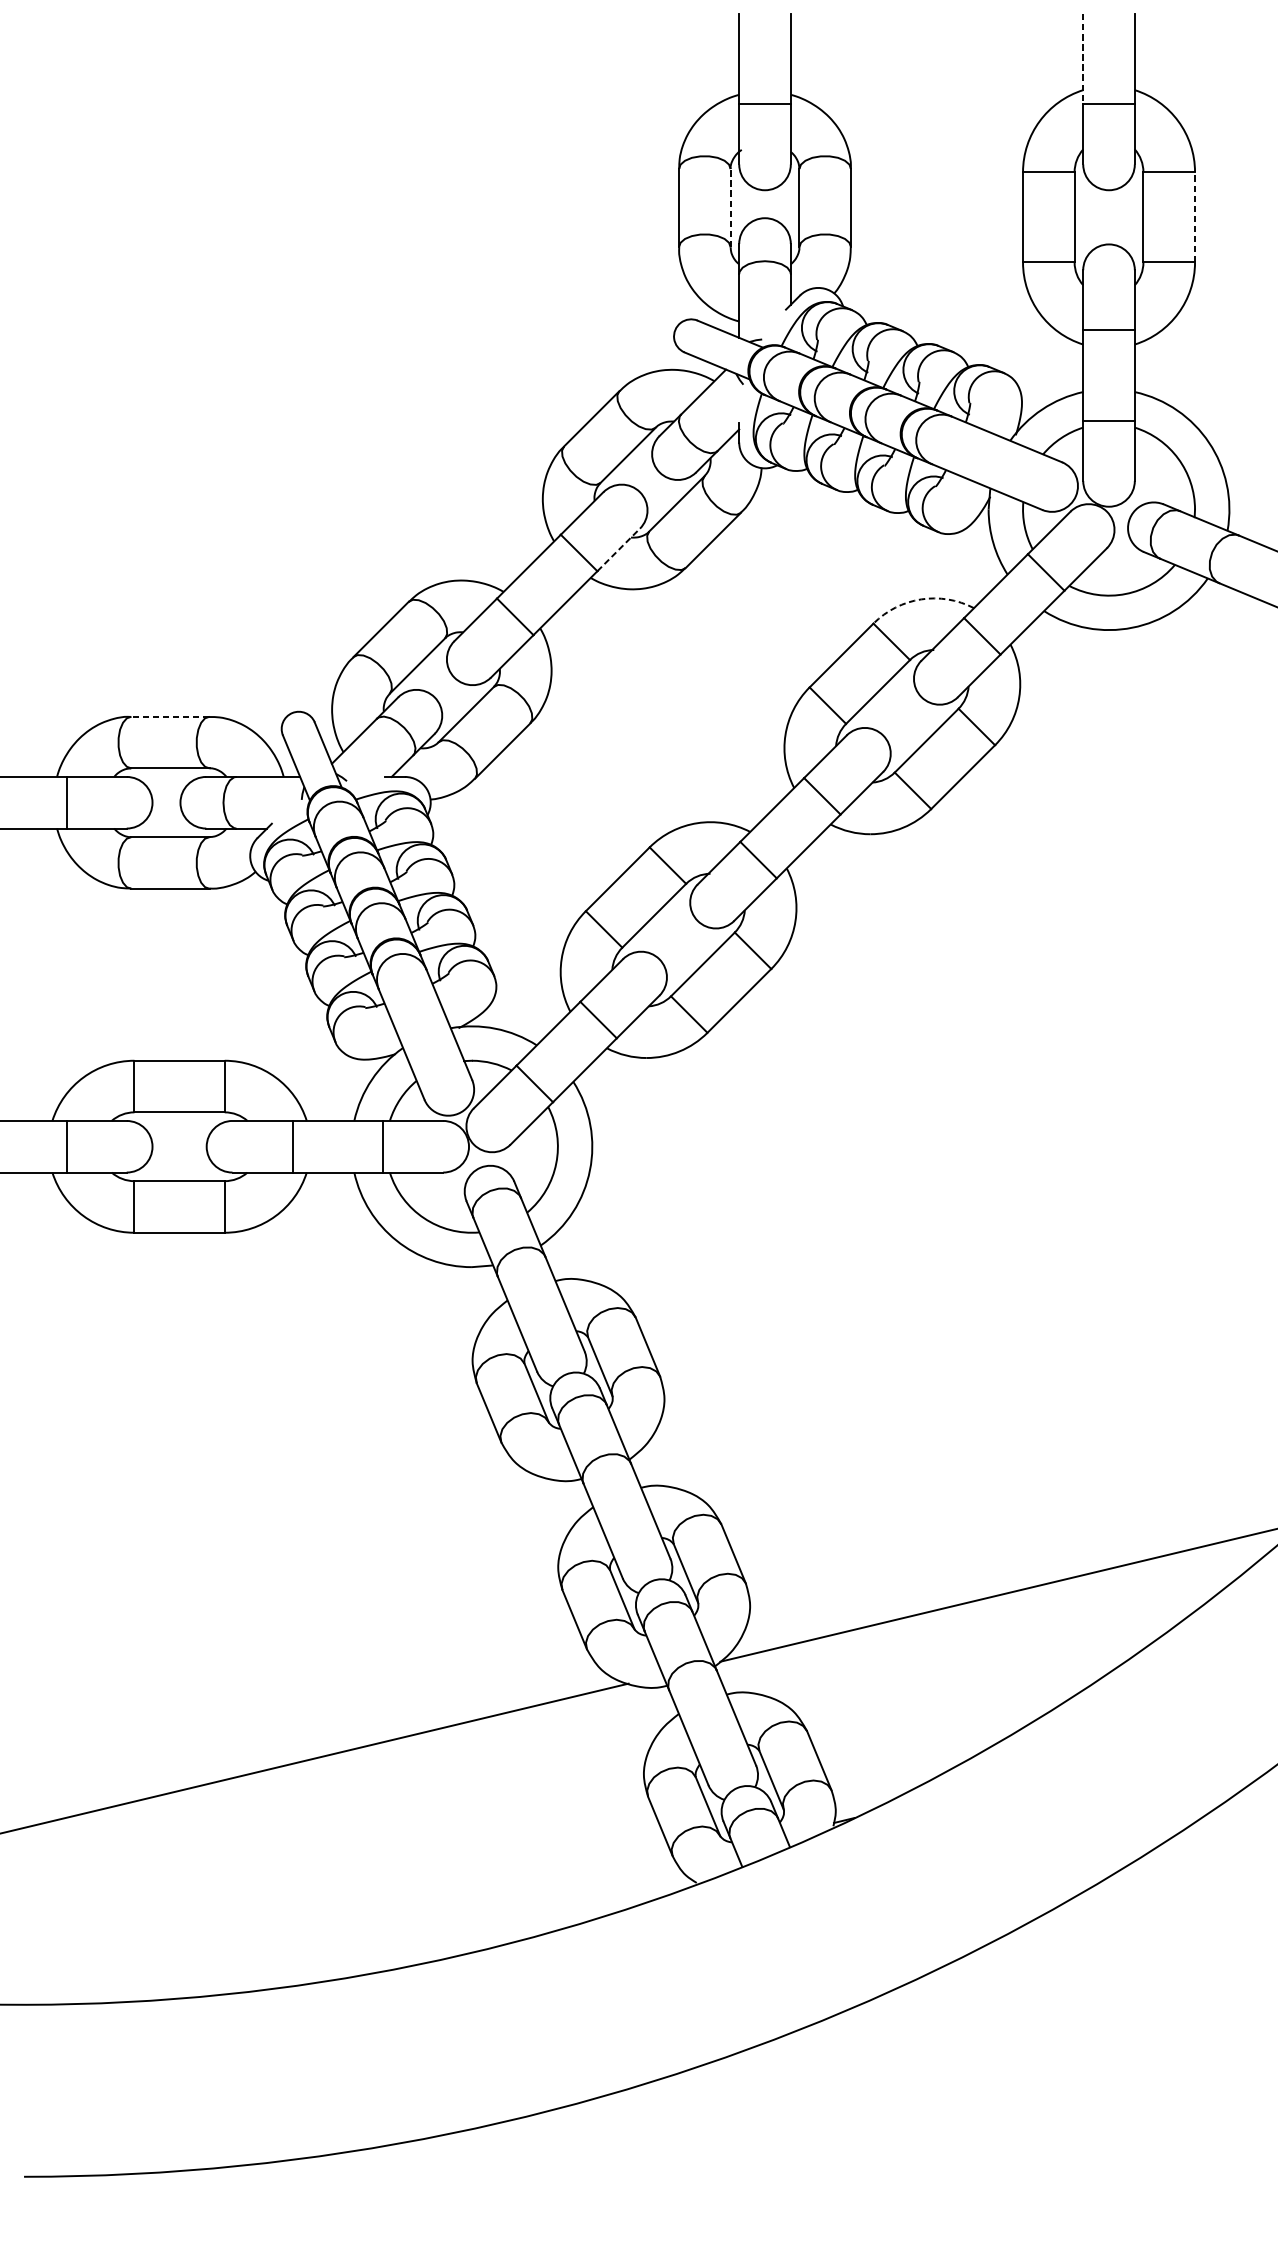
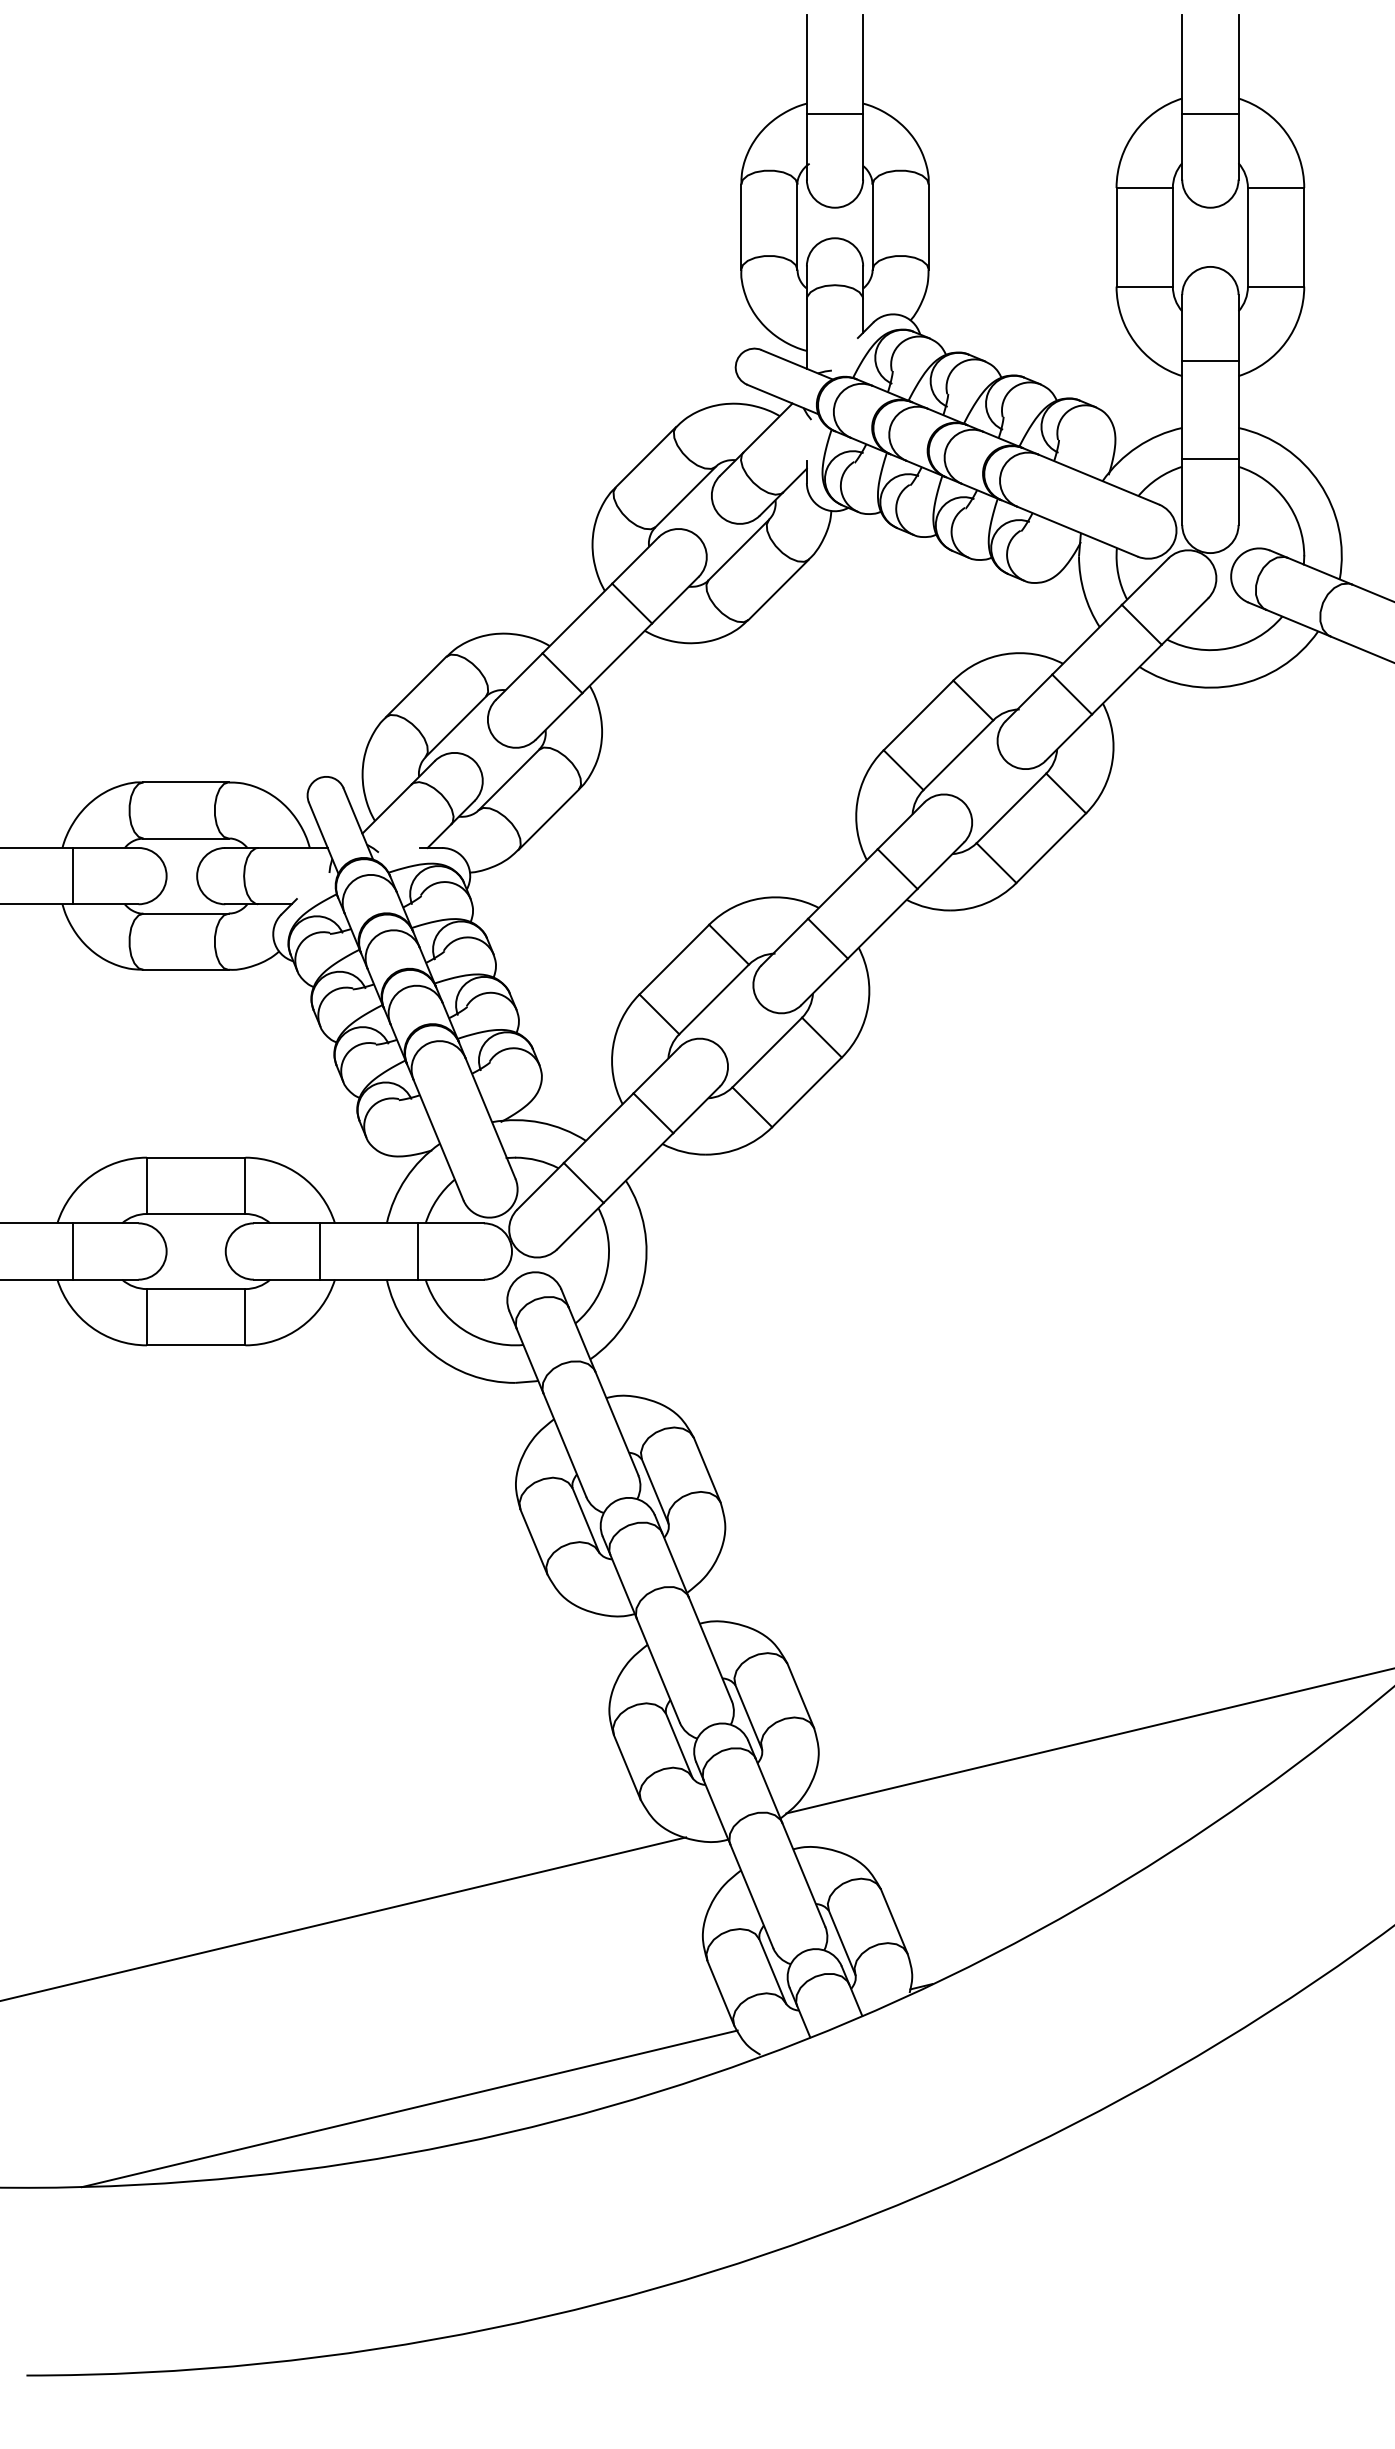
line: (1083, 59) -> (1182, 65), dashed -> solid
line: (730, 208) -> (797, 227), dashed -> solid
line: (1195, 216) -> (1304, 236), dashed -> solid
line: (618, 550) -> (675, 600), dashed -> solid
arc: (921, 599) -> (1005, 654), dashed -> solid
line: (170, 716) -> (186, 782), dashed -> solid
line: (375, 1932) -> (409, 2108), added

